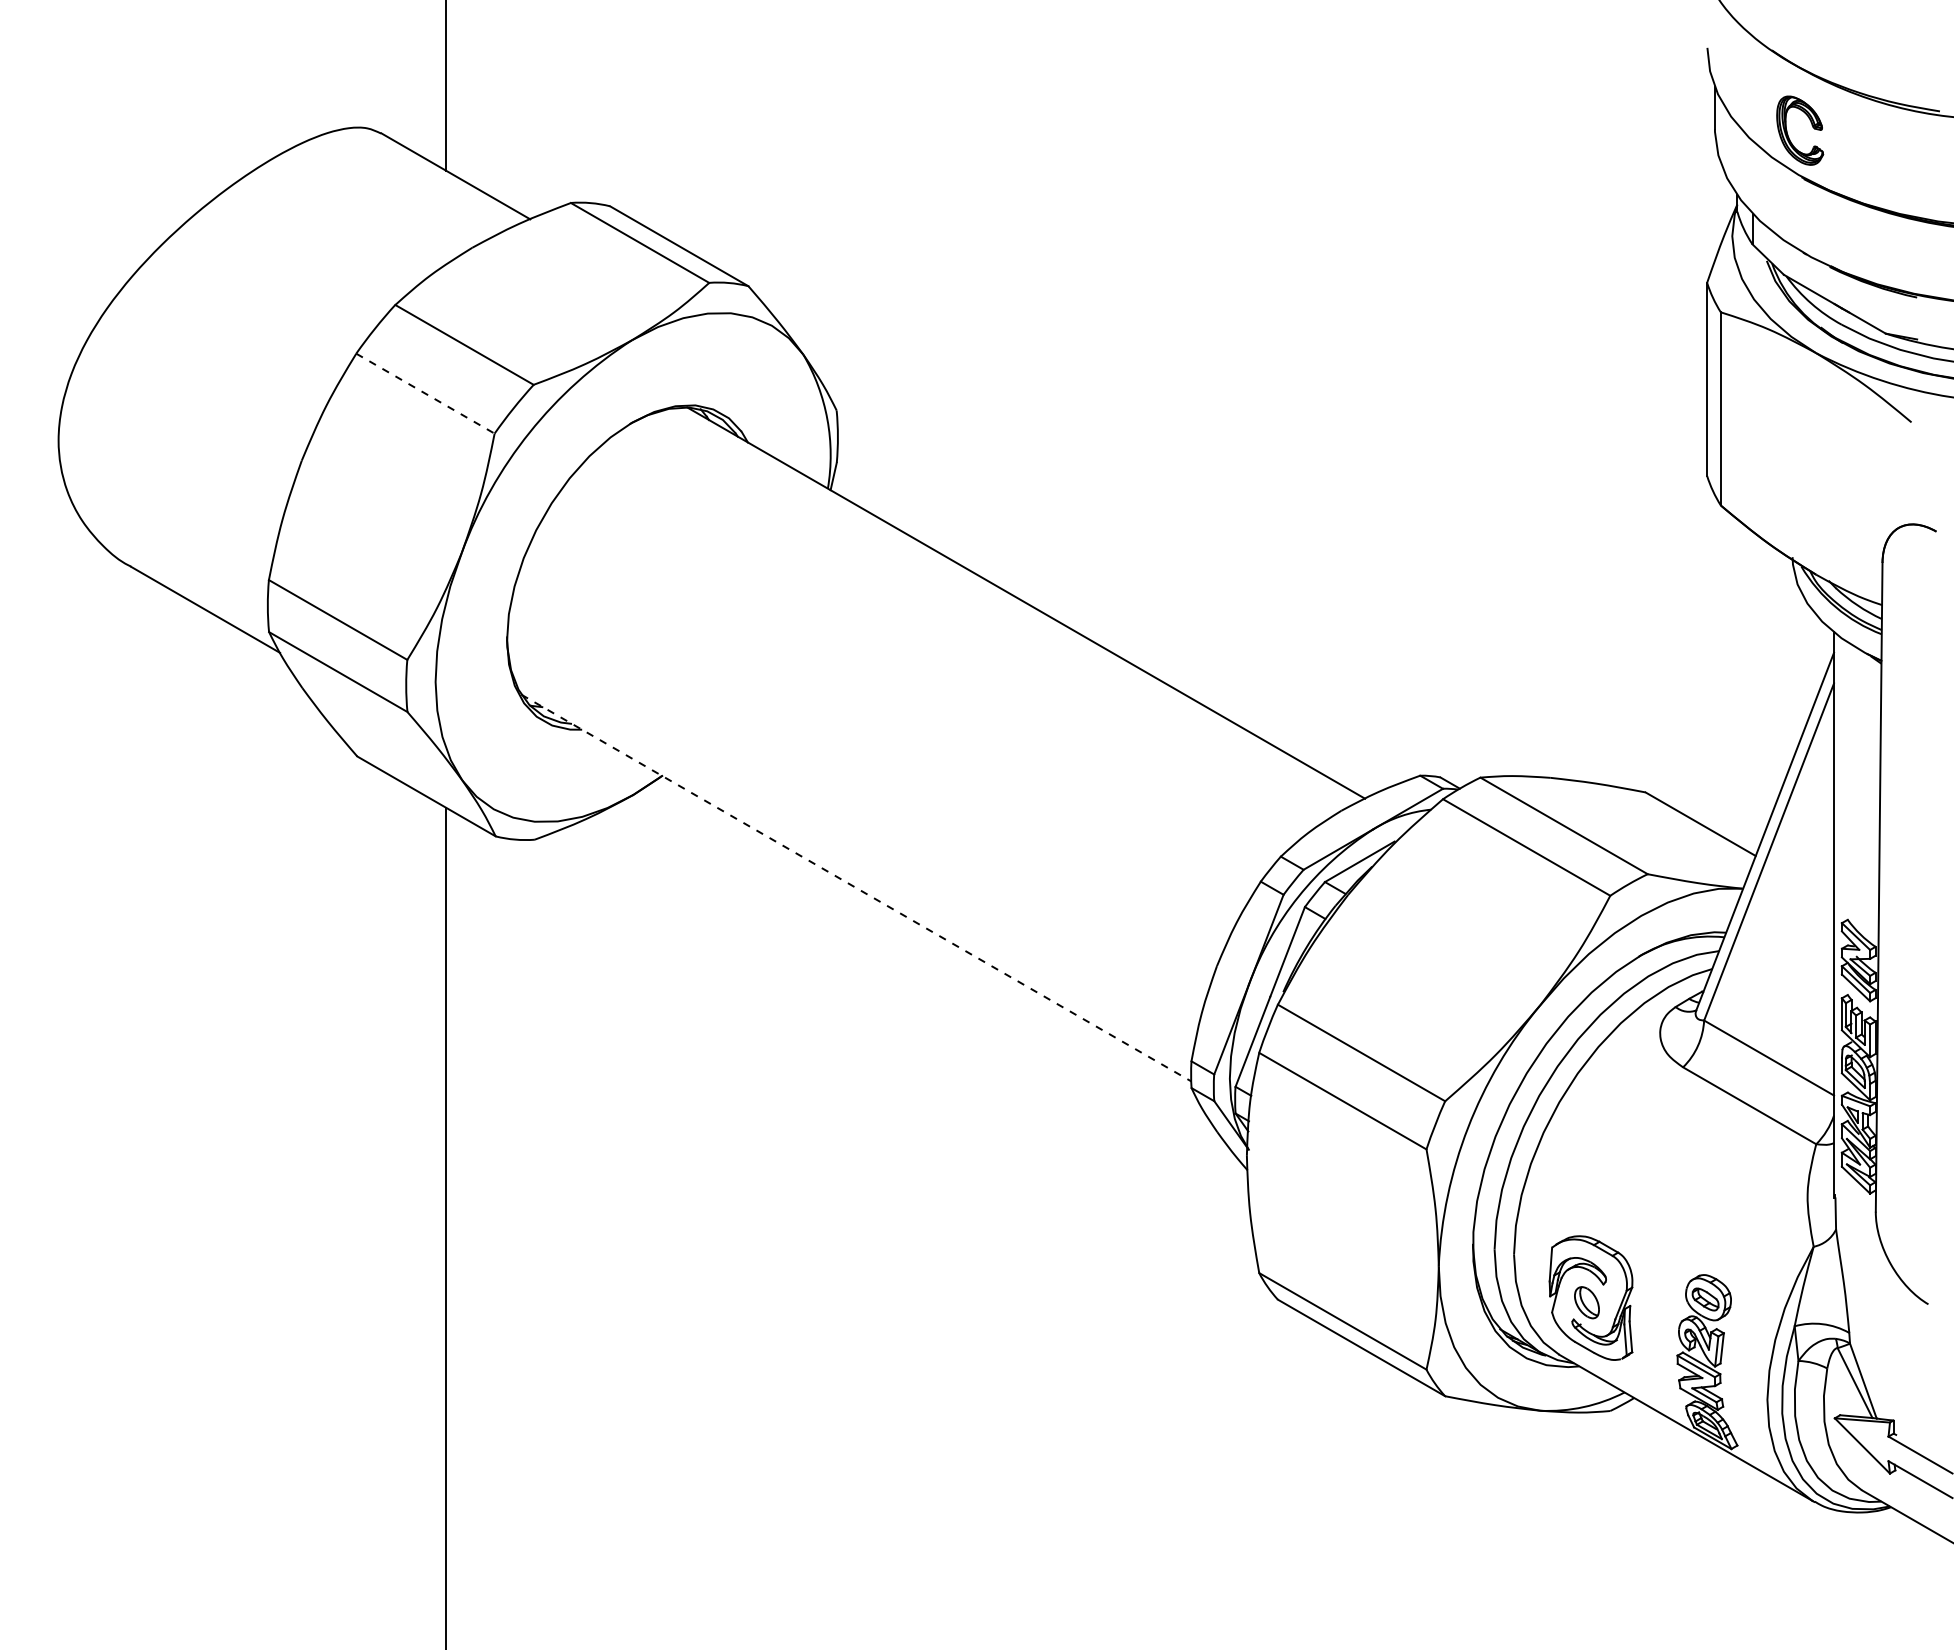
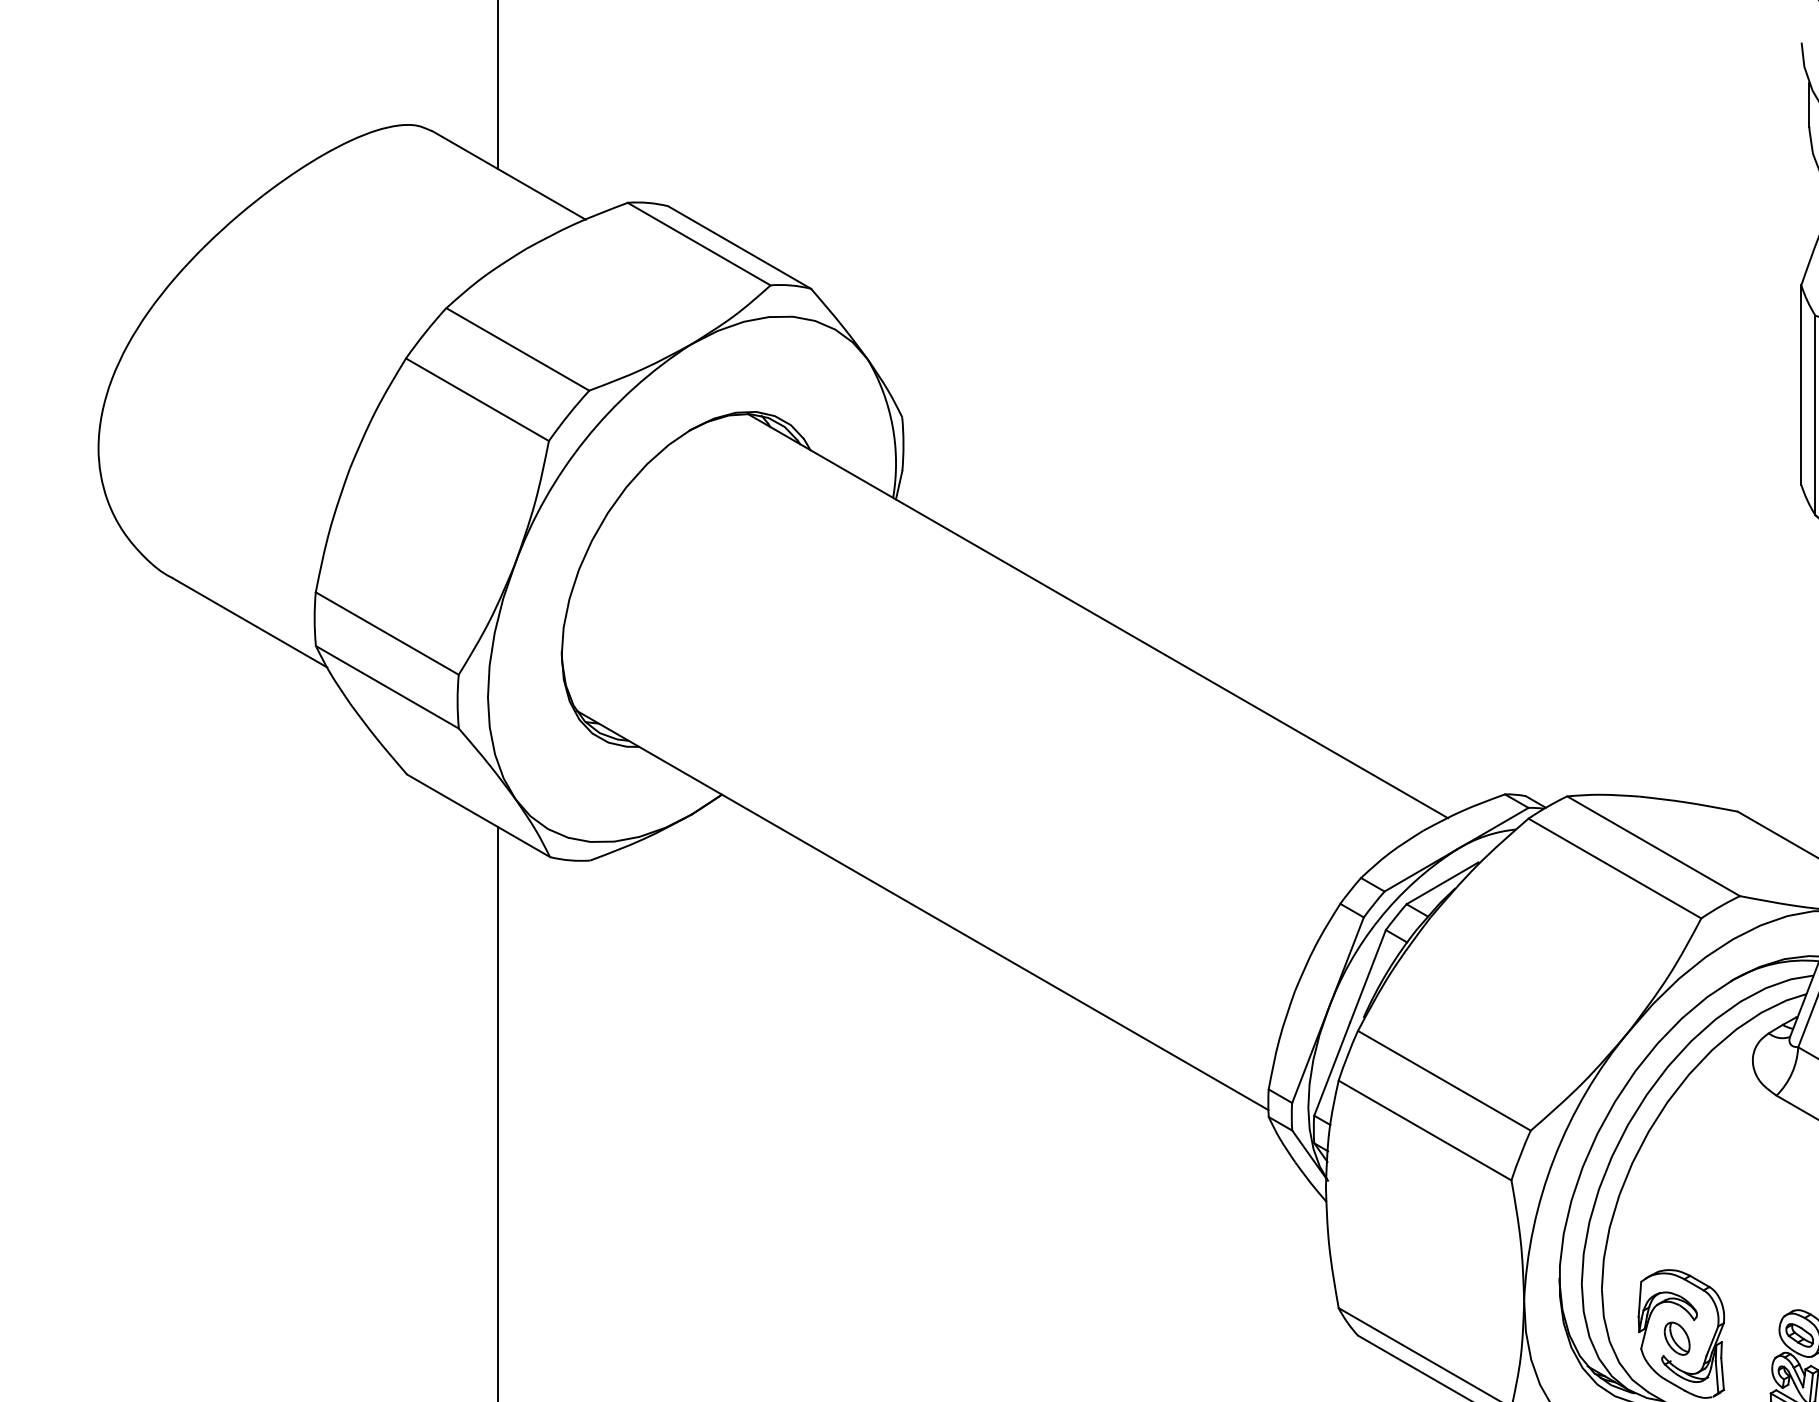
line: (425, 393) -> (477, 399), dashed -> solid
line: (856, 888) -> (922, 910), dashed -> solid

